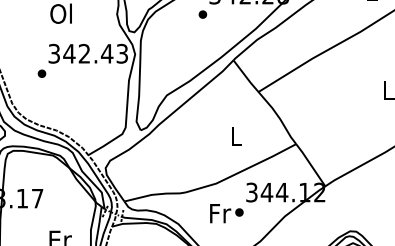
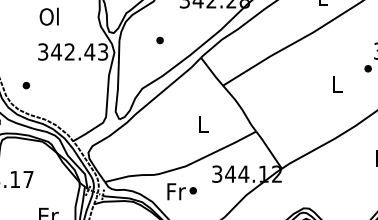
part: (202, 14) -> (159, 40), moved
part: (42, 73) -> (26, 85), moved
text: (226, 213) -> (181, 191), moved

